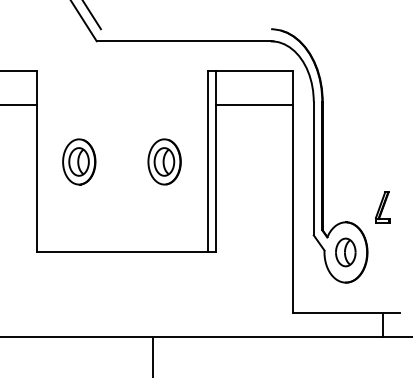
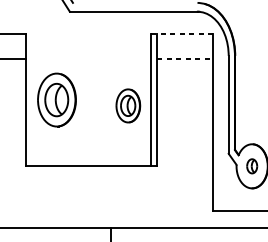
line: (250, 71) -> (182, 33), solid -> dashed
line: (254, 105) -> (185, 58), solid -> dashed
part: (79, 161) -> (57, 99), size x1.6
part: (164, 161) -> (128, 105), moved
part: (345, 252) -> (251, 166), size x0.7

